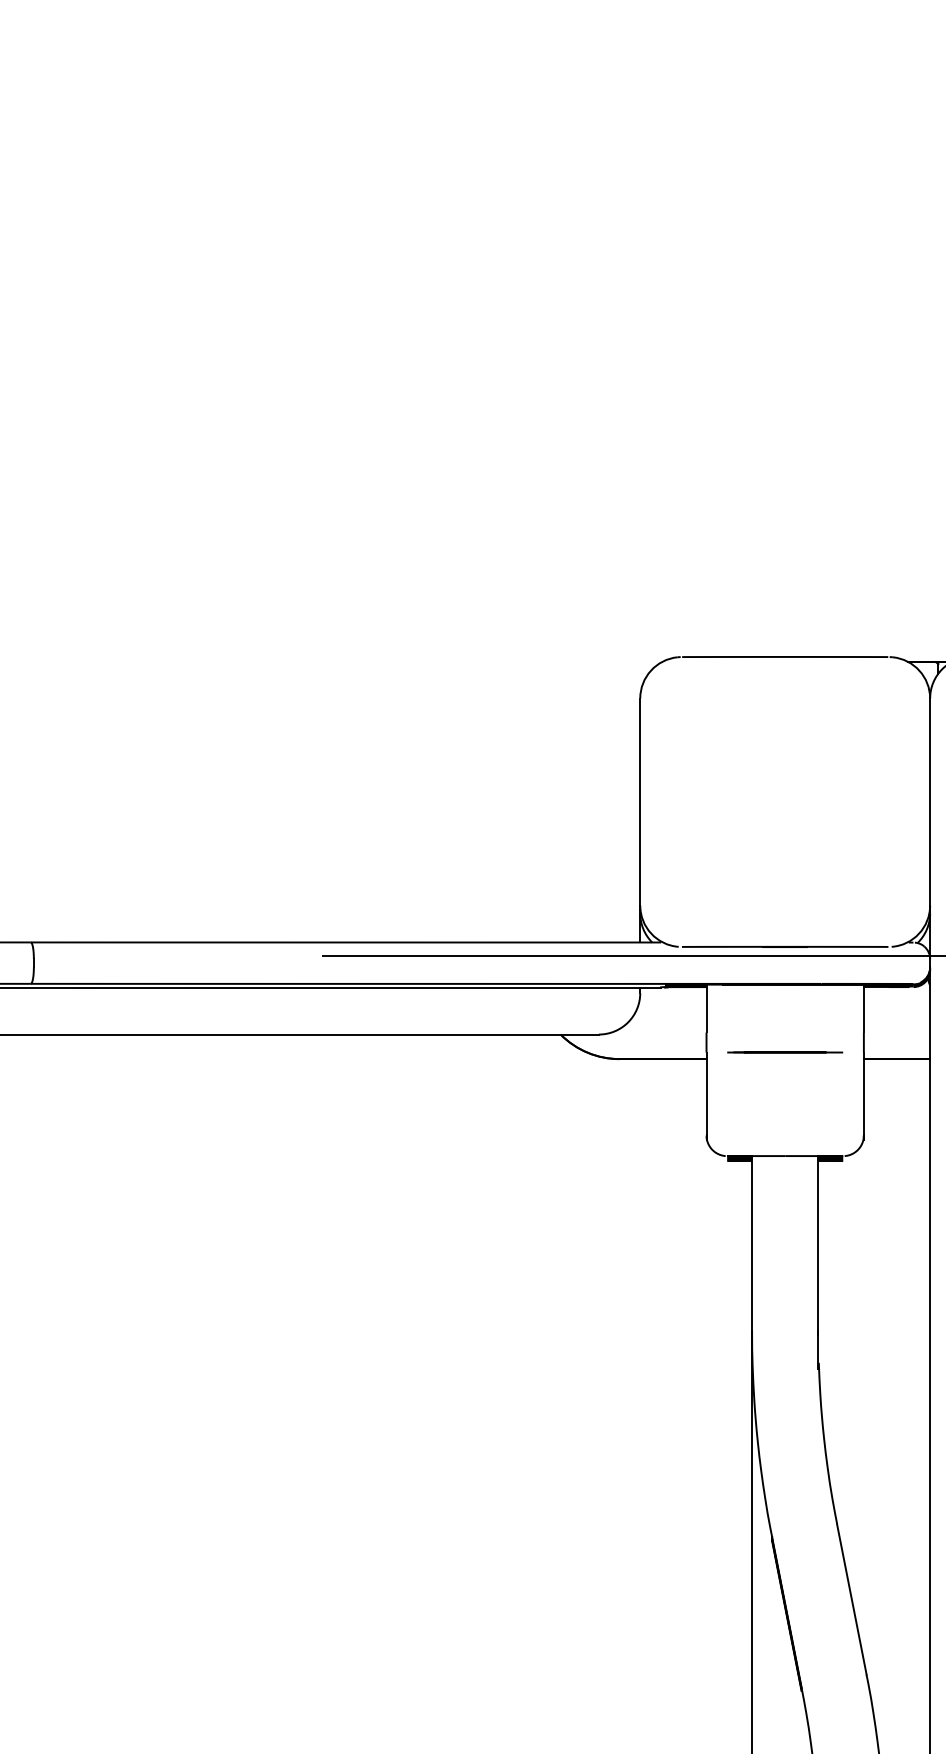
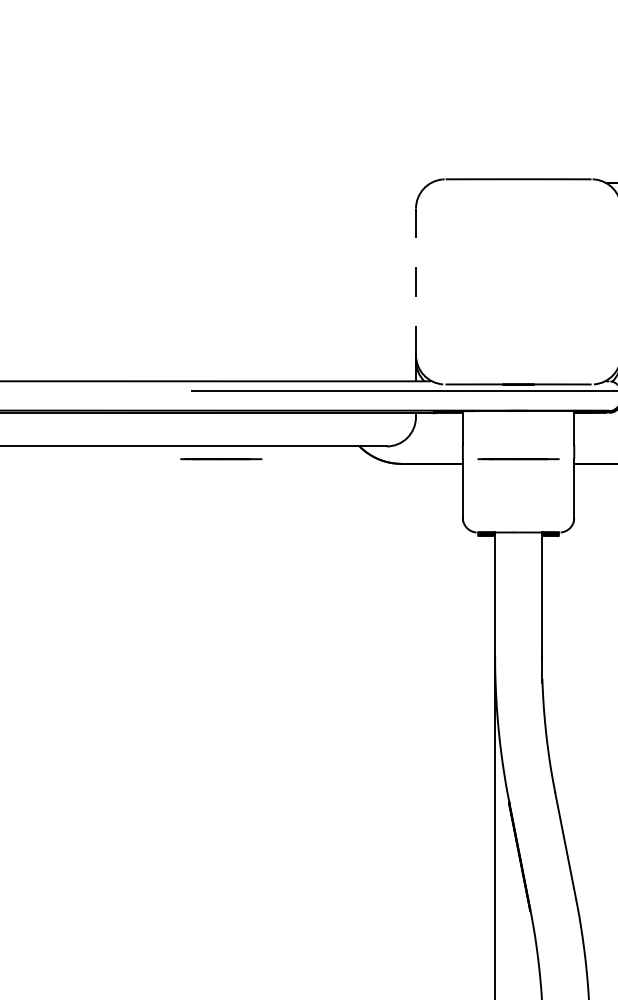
line: (640, 802) -> (416, 282), solid -> dashed
line: (365, 1052) -> (221, 459), added

